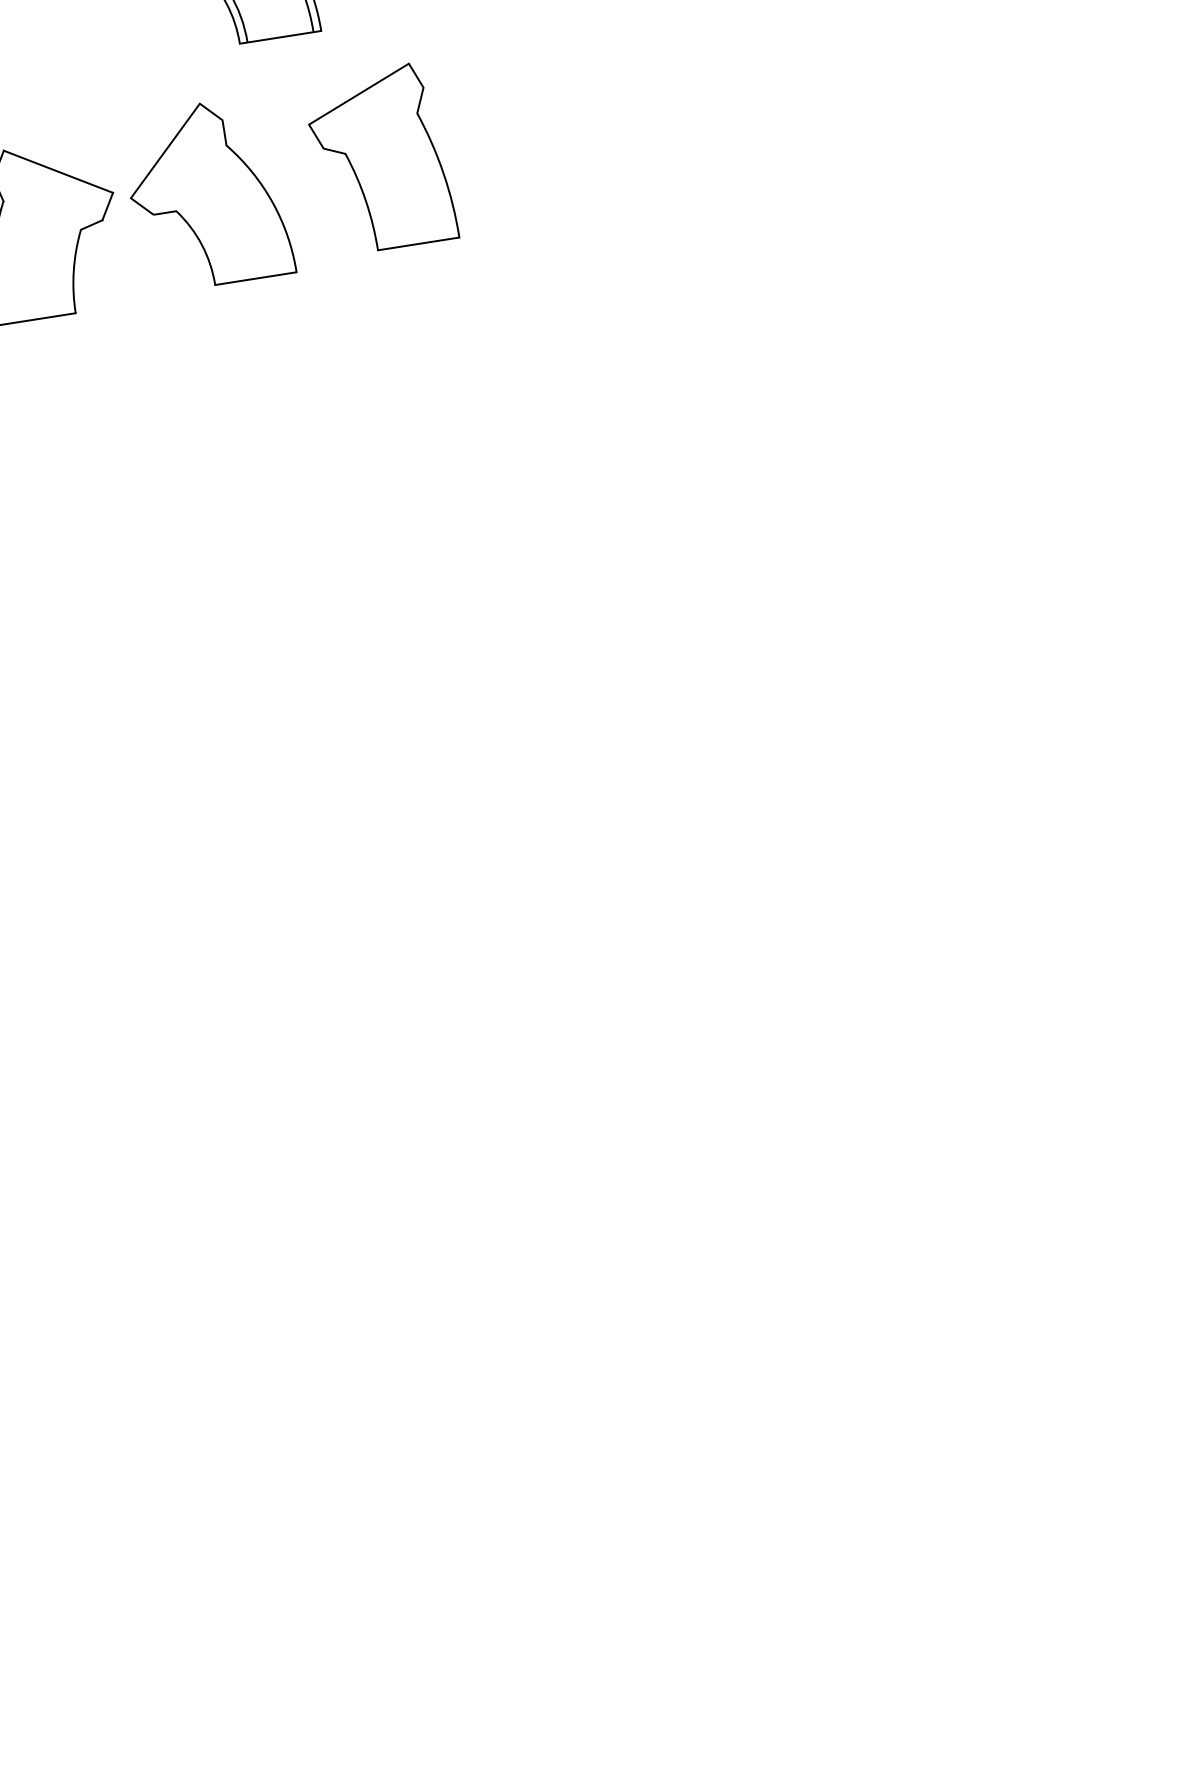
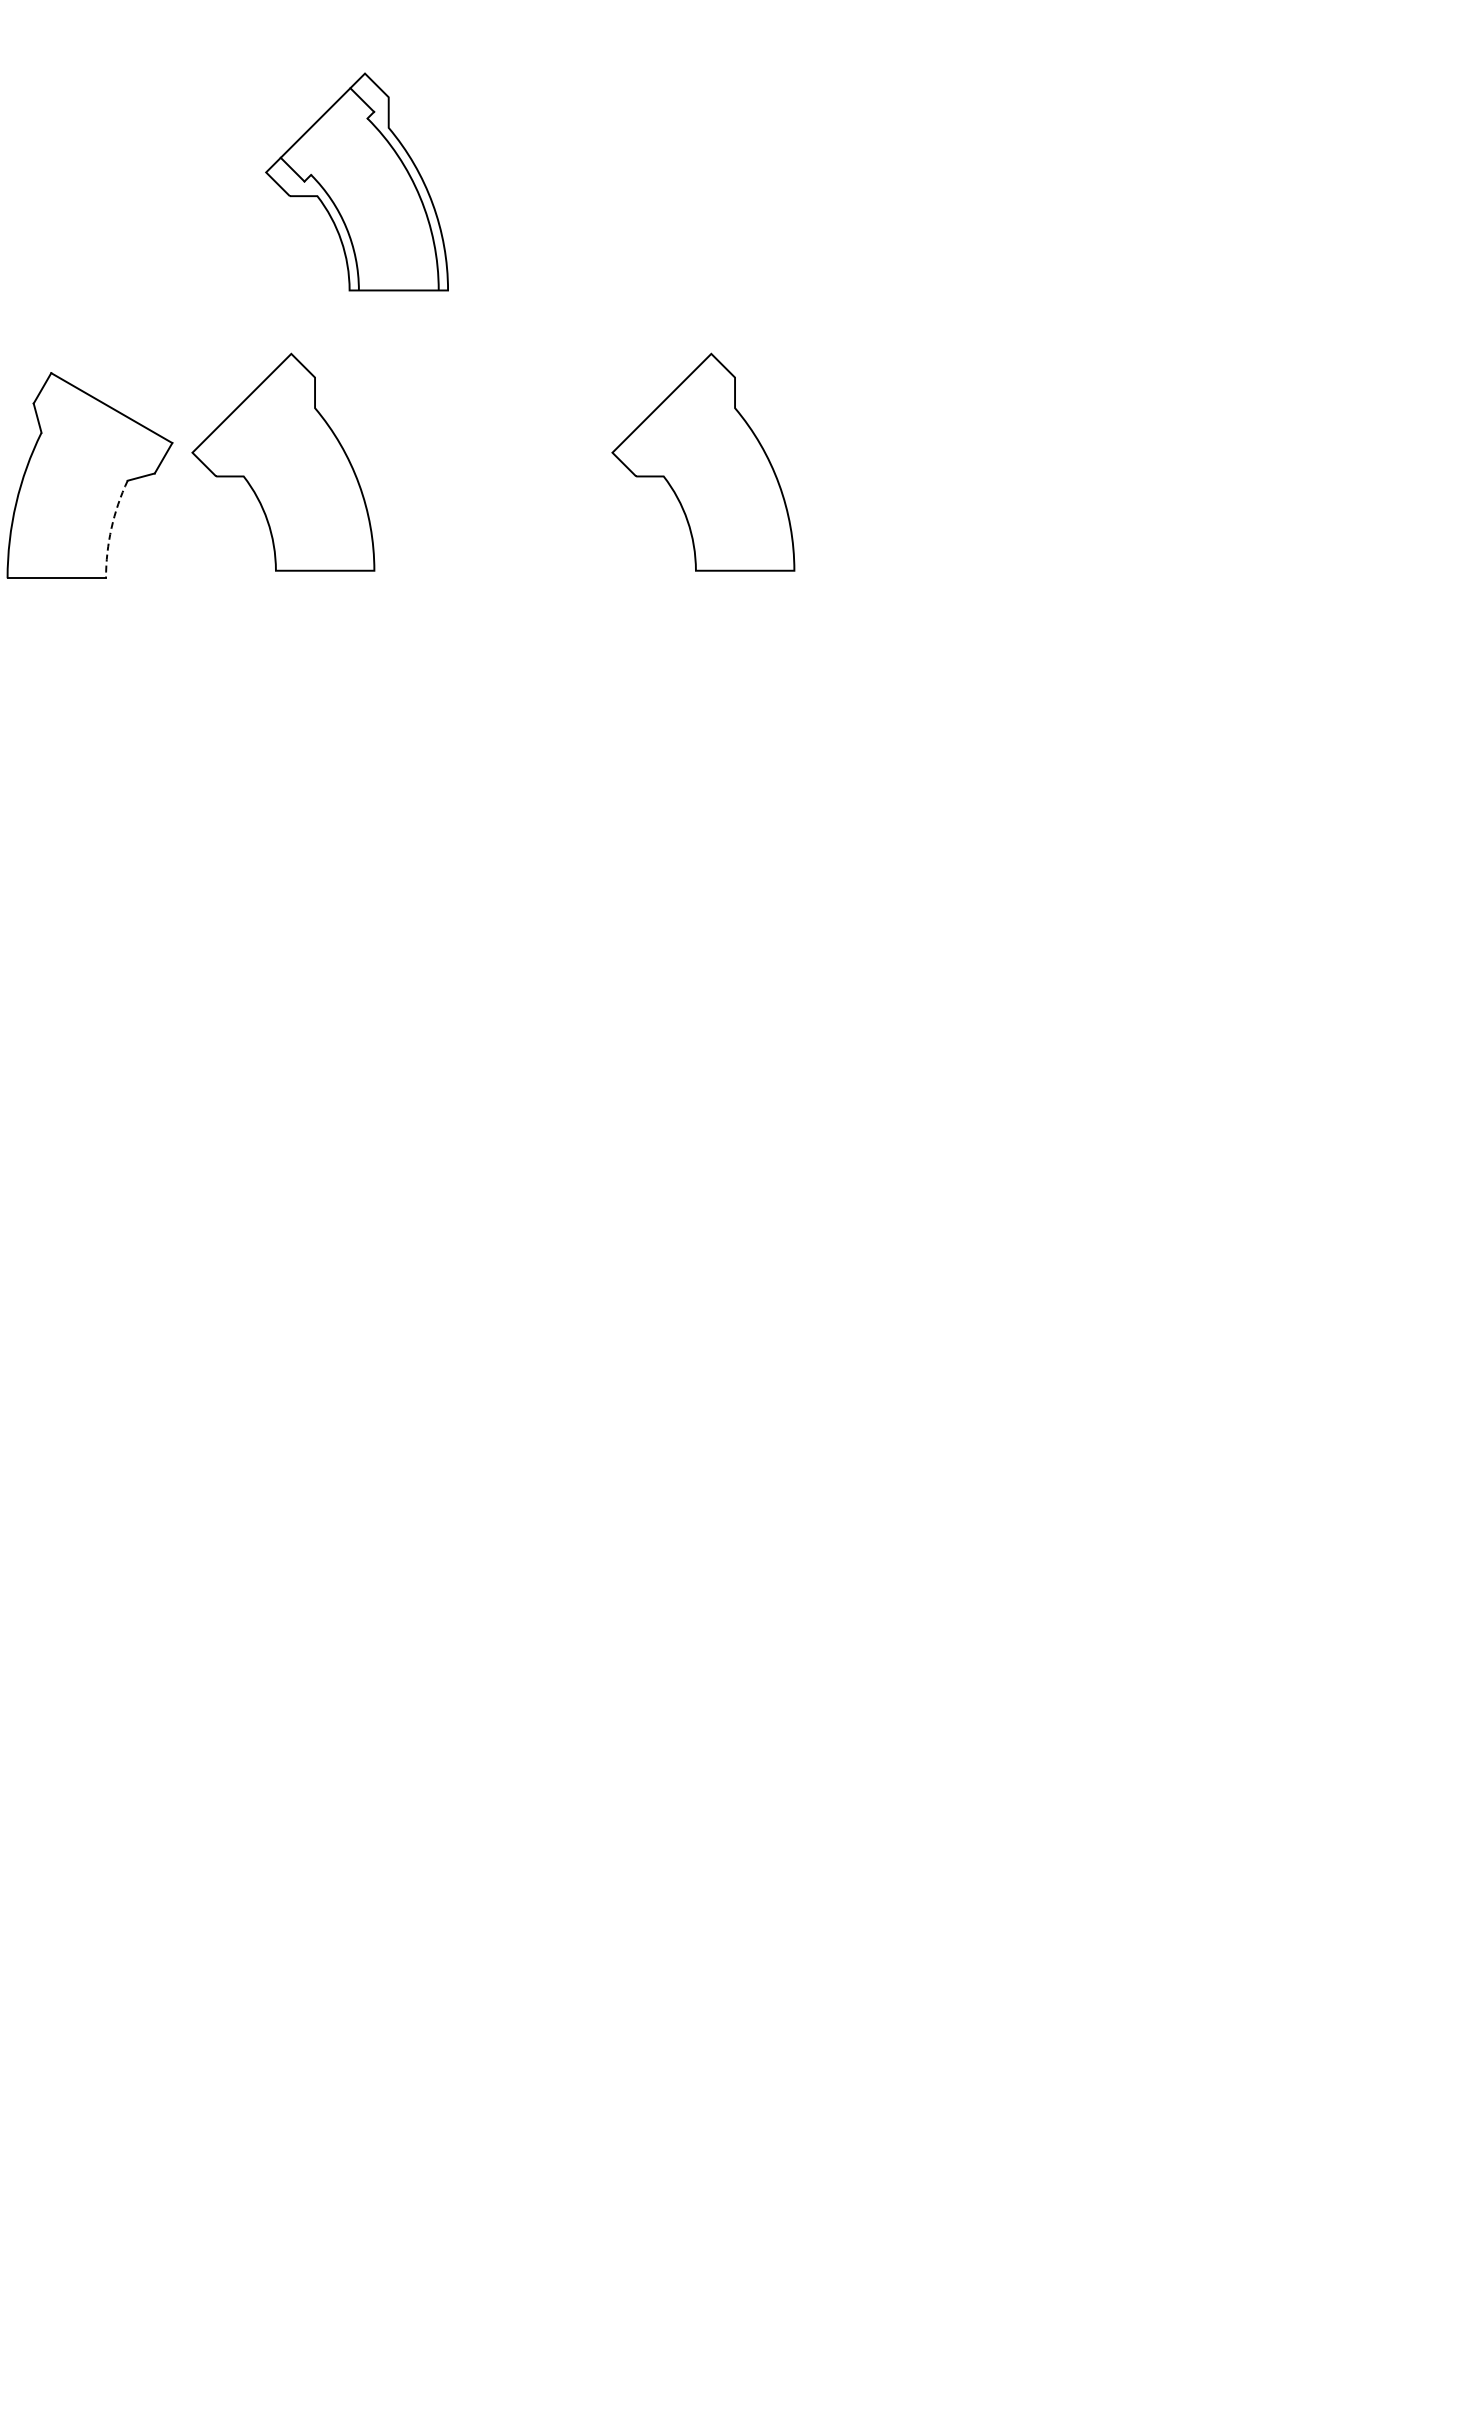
part: (554, 139) -> (703, 461), added
curve: (354, 169) -> (461, 459), removed
arc: (73, 271) -> (111, 528), solid -> dashed

